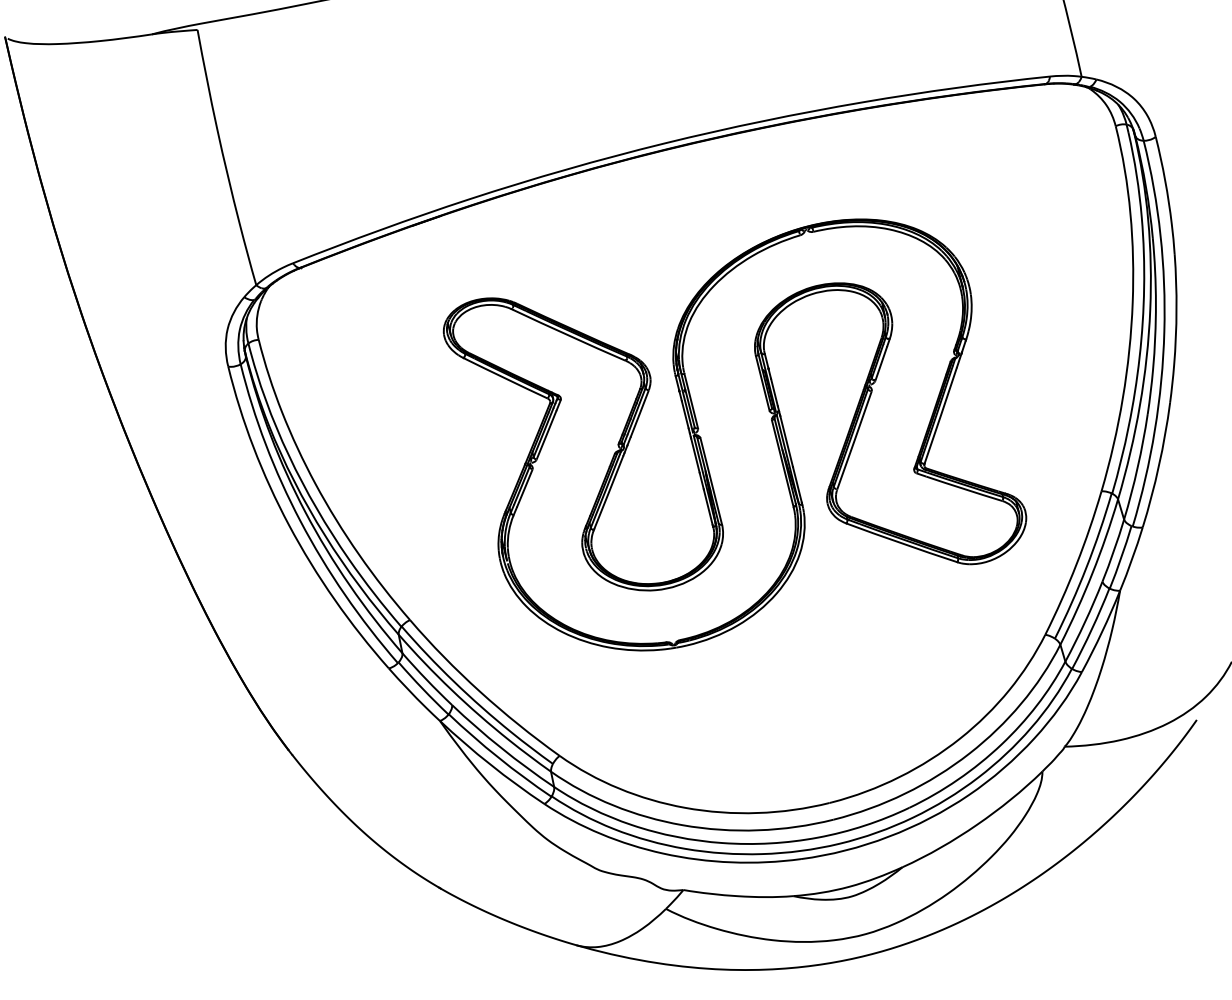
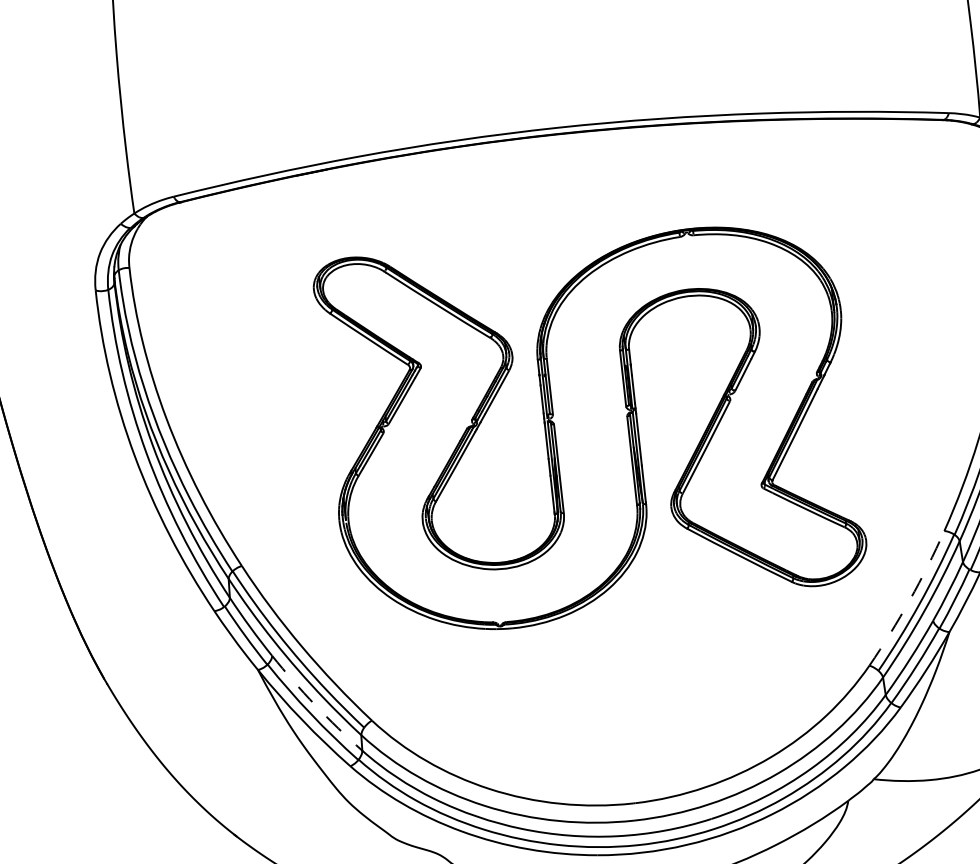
arc: (1076, 564) -> (909, 600), solid -> dashed
arc: (501, 748) -> (315, 705), solid -> dashed

